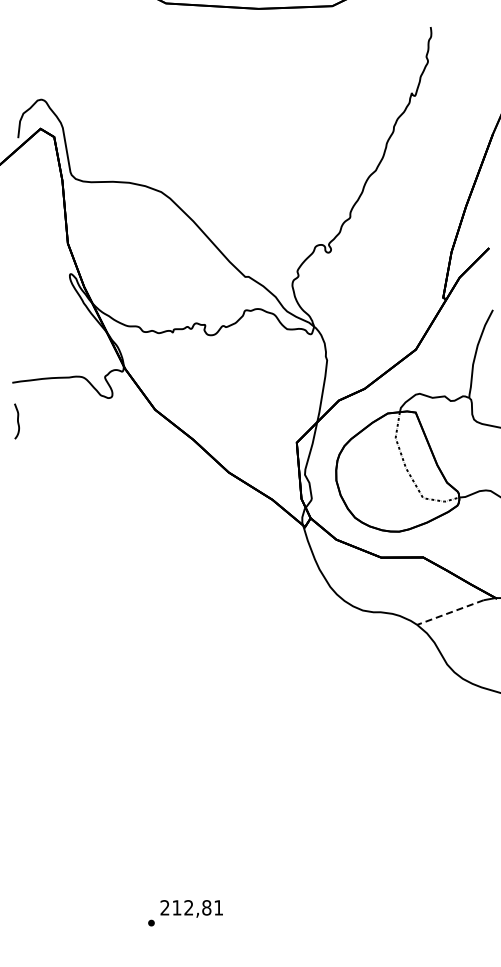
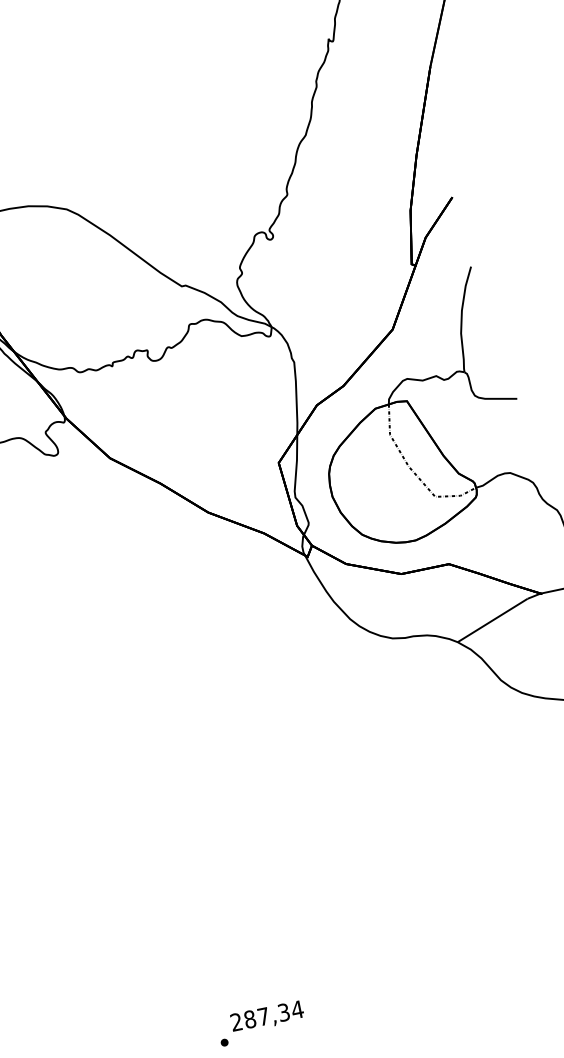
line: (449, 612) -> (491, 620), dashed -> solid
text: (197, 907) -> (273, 1014), 212,81 -> 287,34

